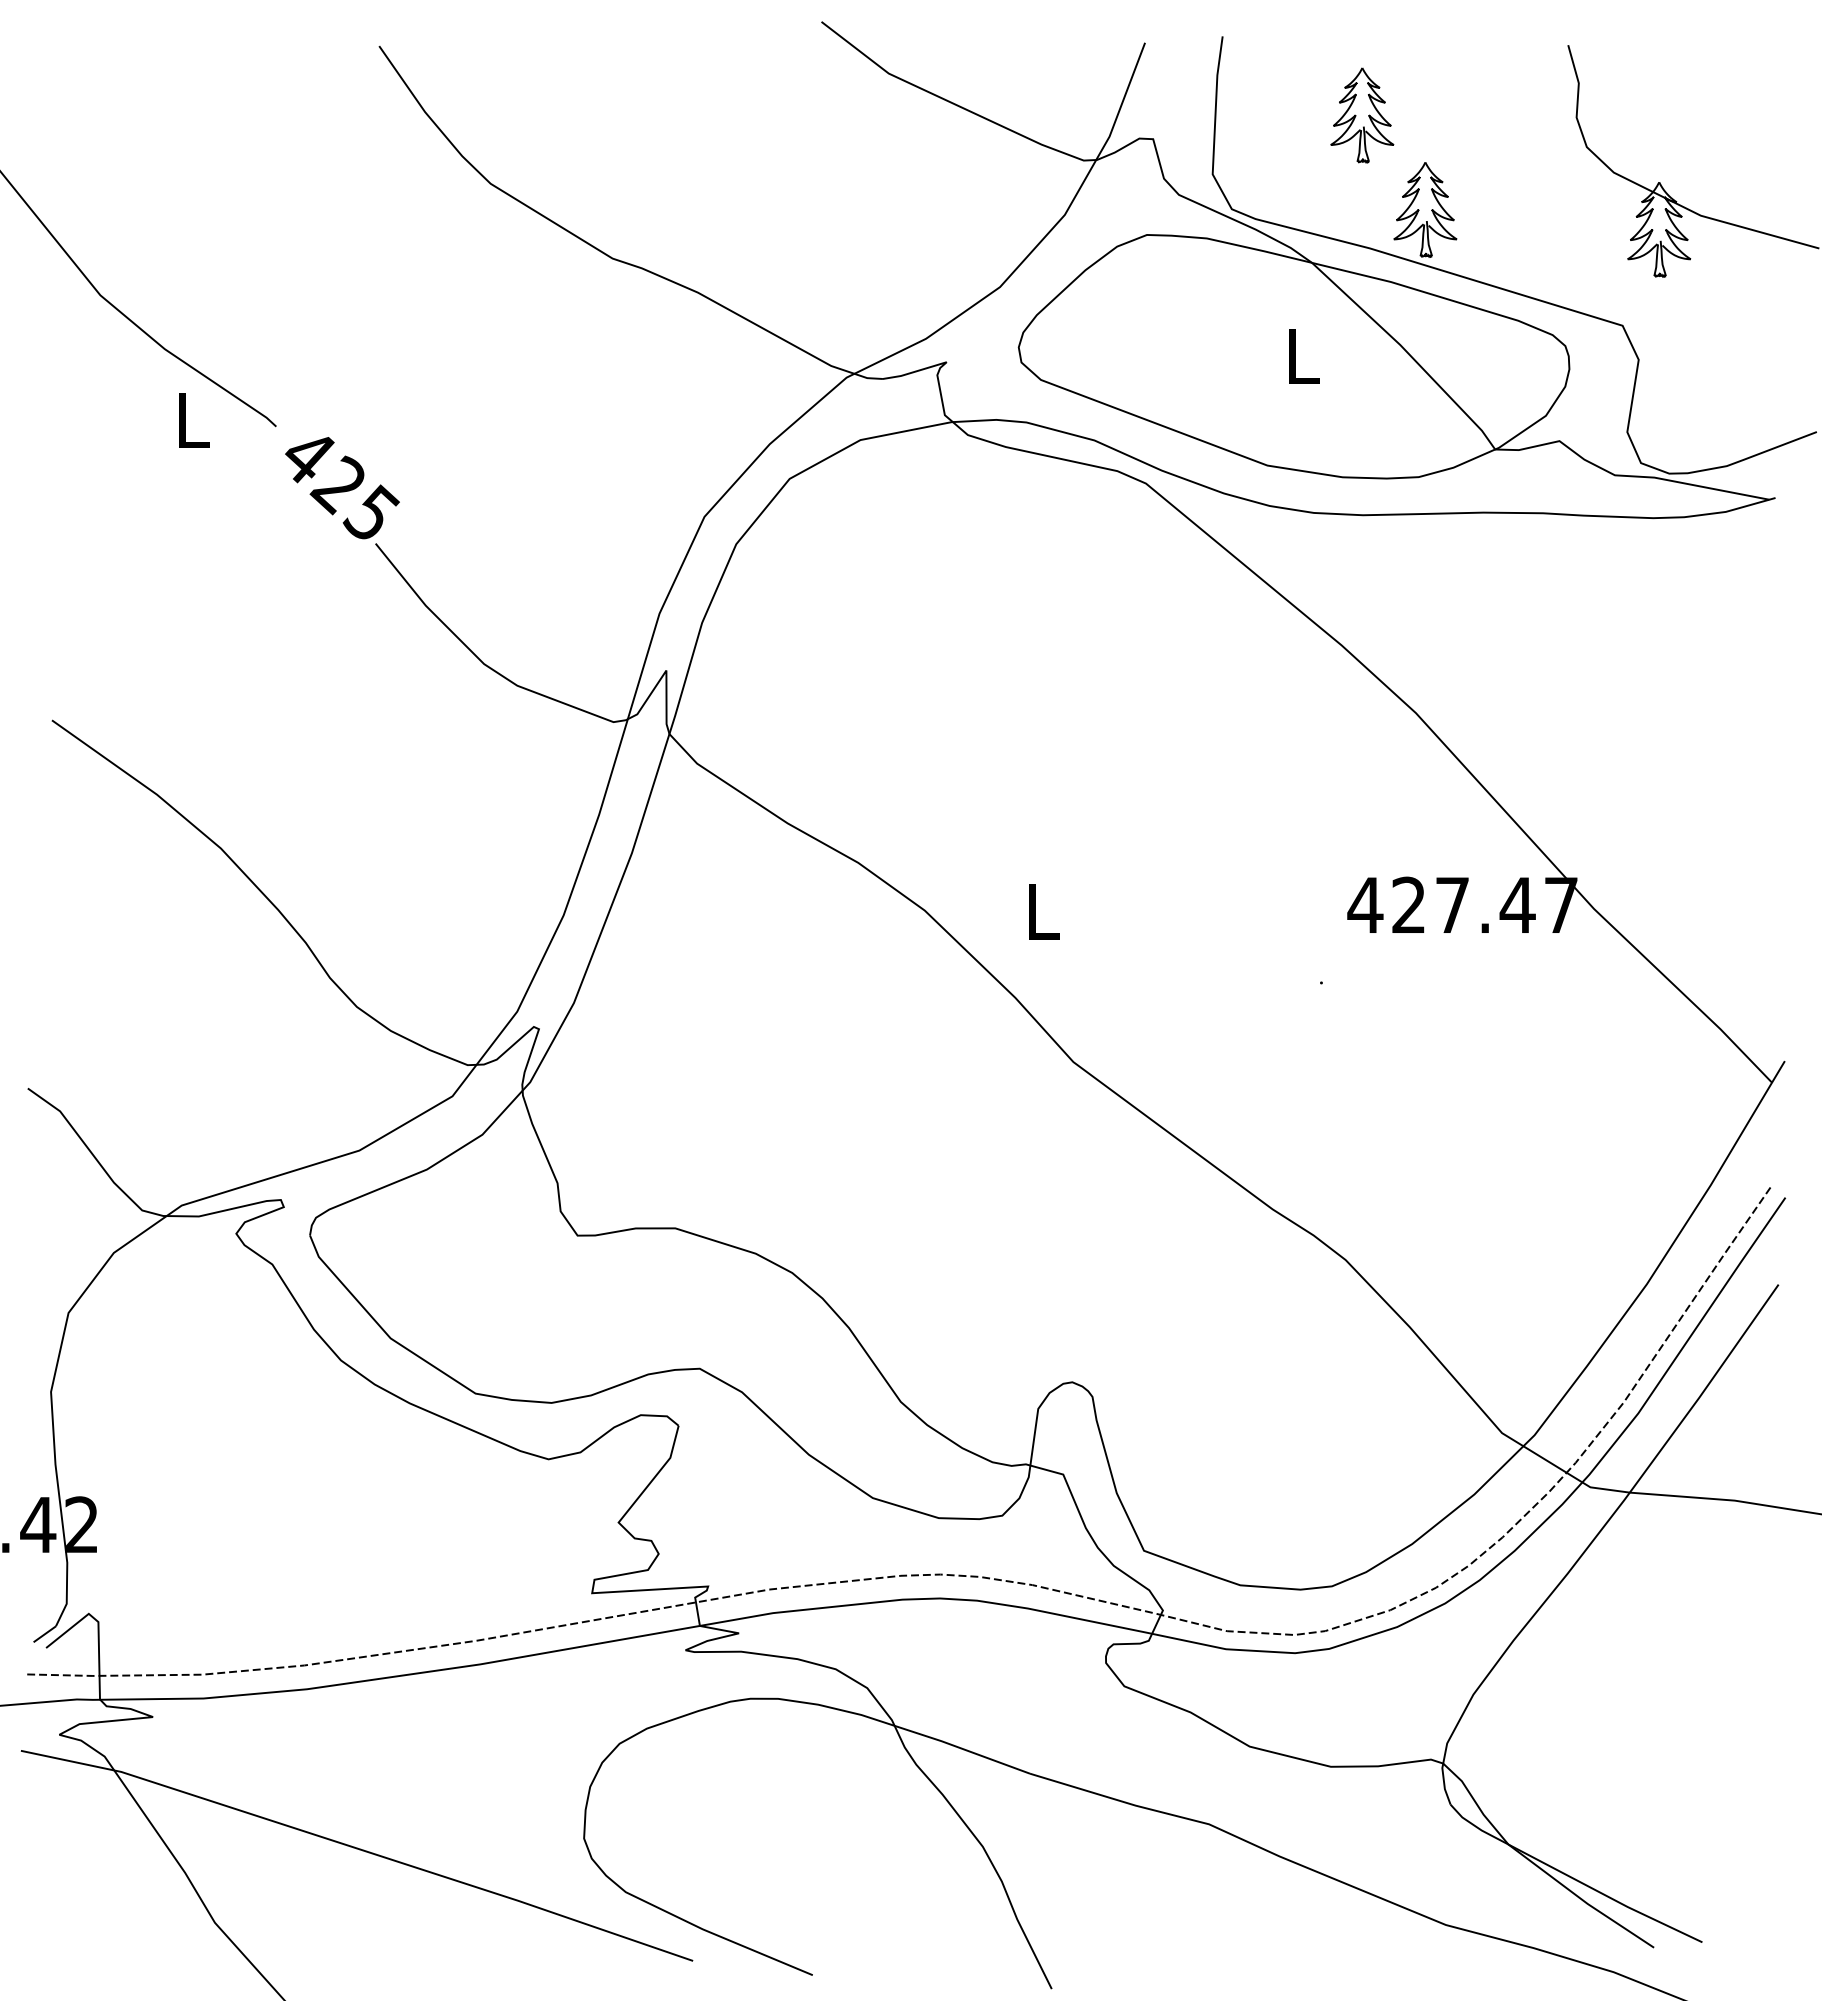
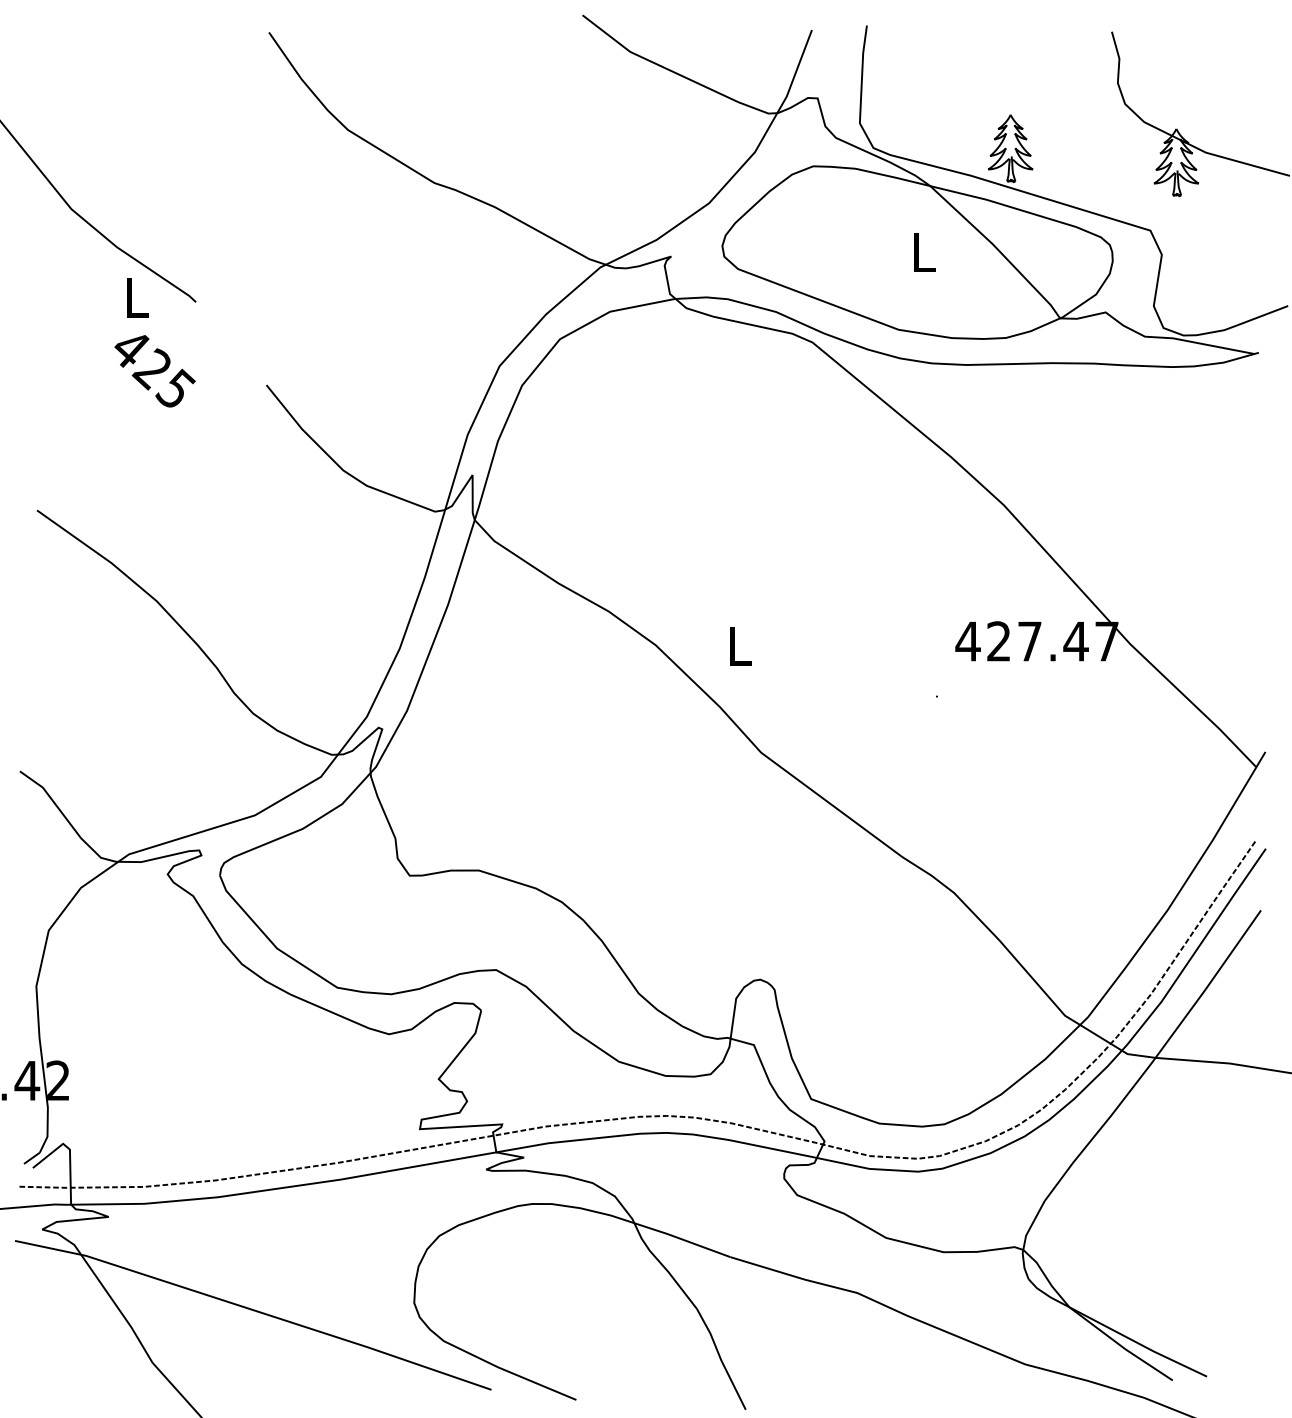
part: (1362, 115) -> (966, 81), removed
text: (342, 488) -> (155, 371), moved

